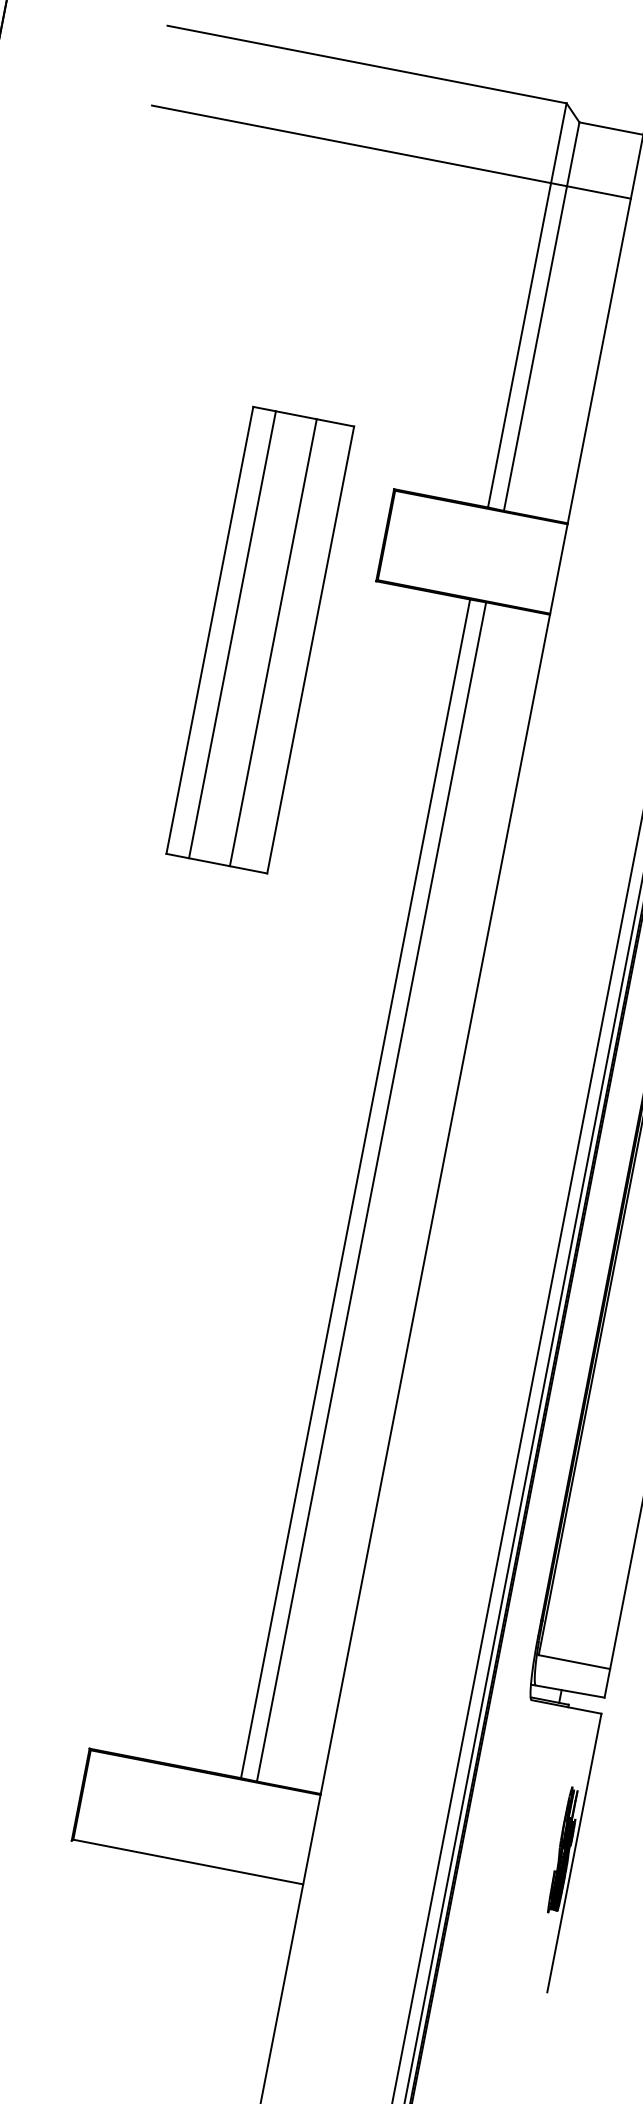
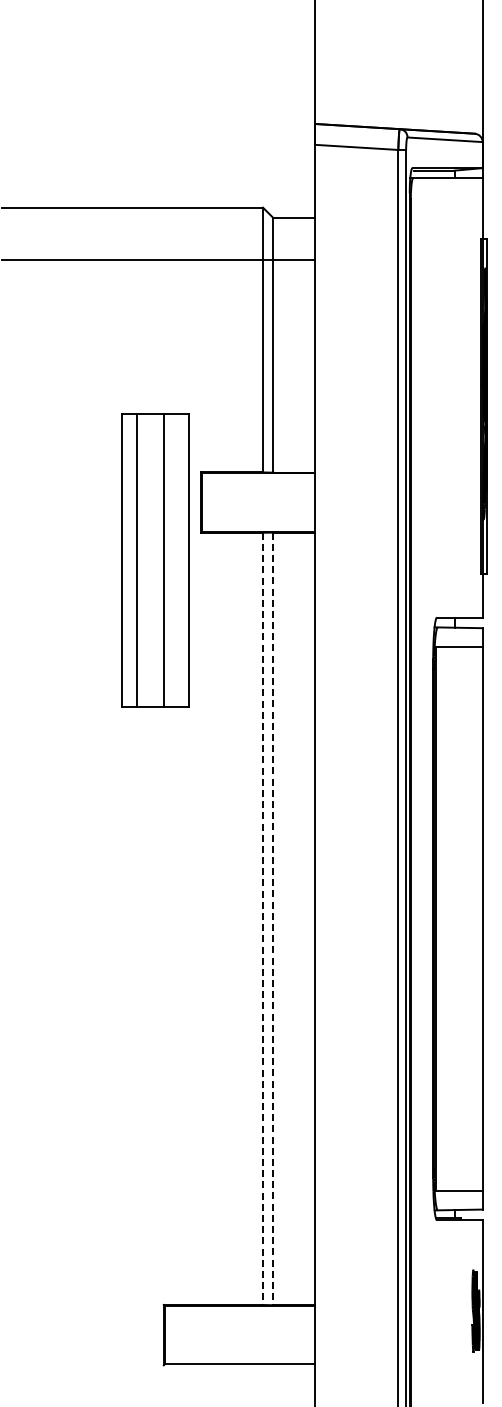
part: (260, 640) -> (155, 560), moved
line: (356, 1189) -> (263, 919), solid -> dashed
line: (371, 1192) -> (273, 919), solid -> dashed

